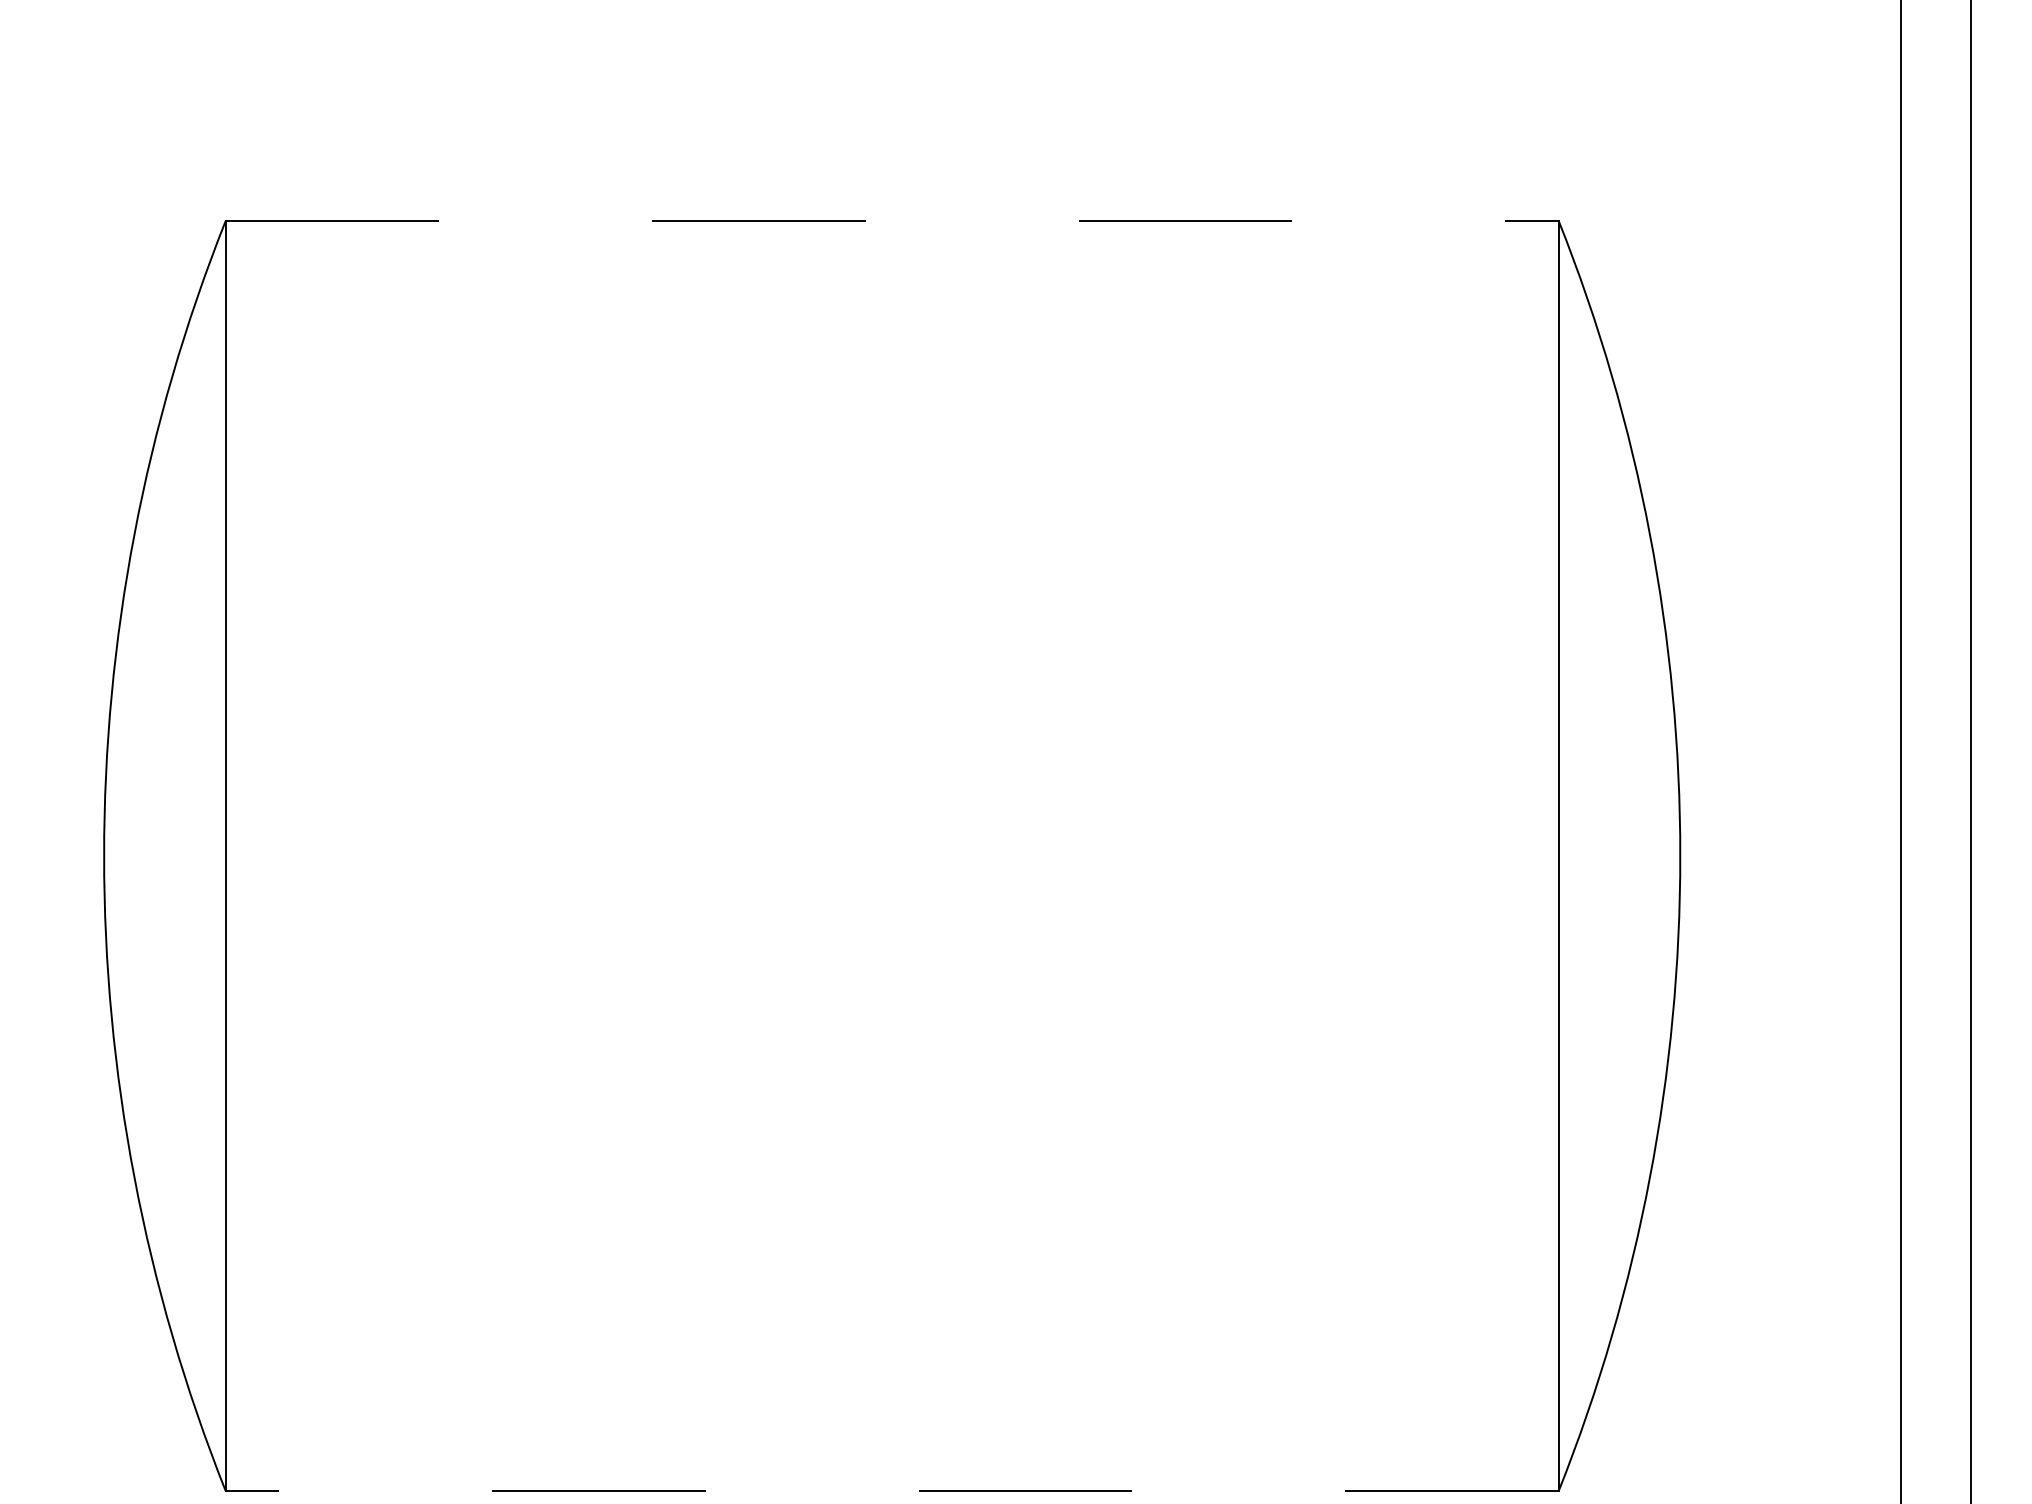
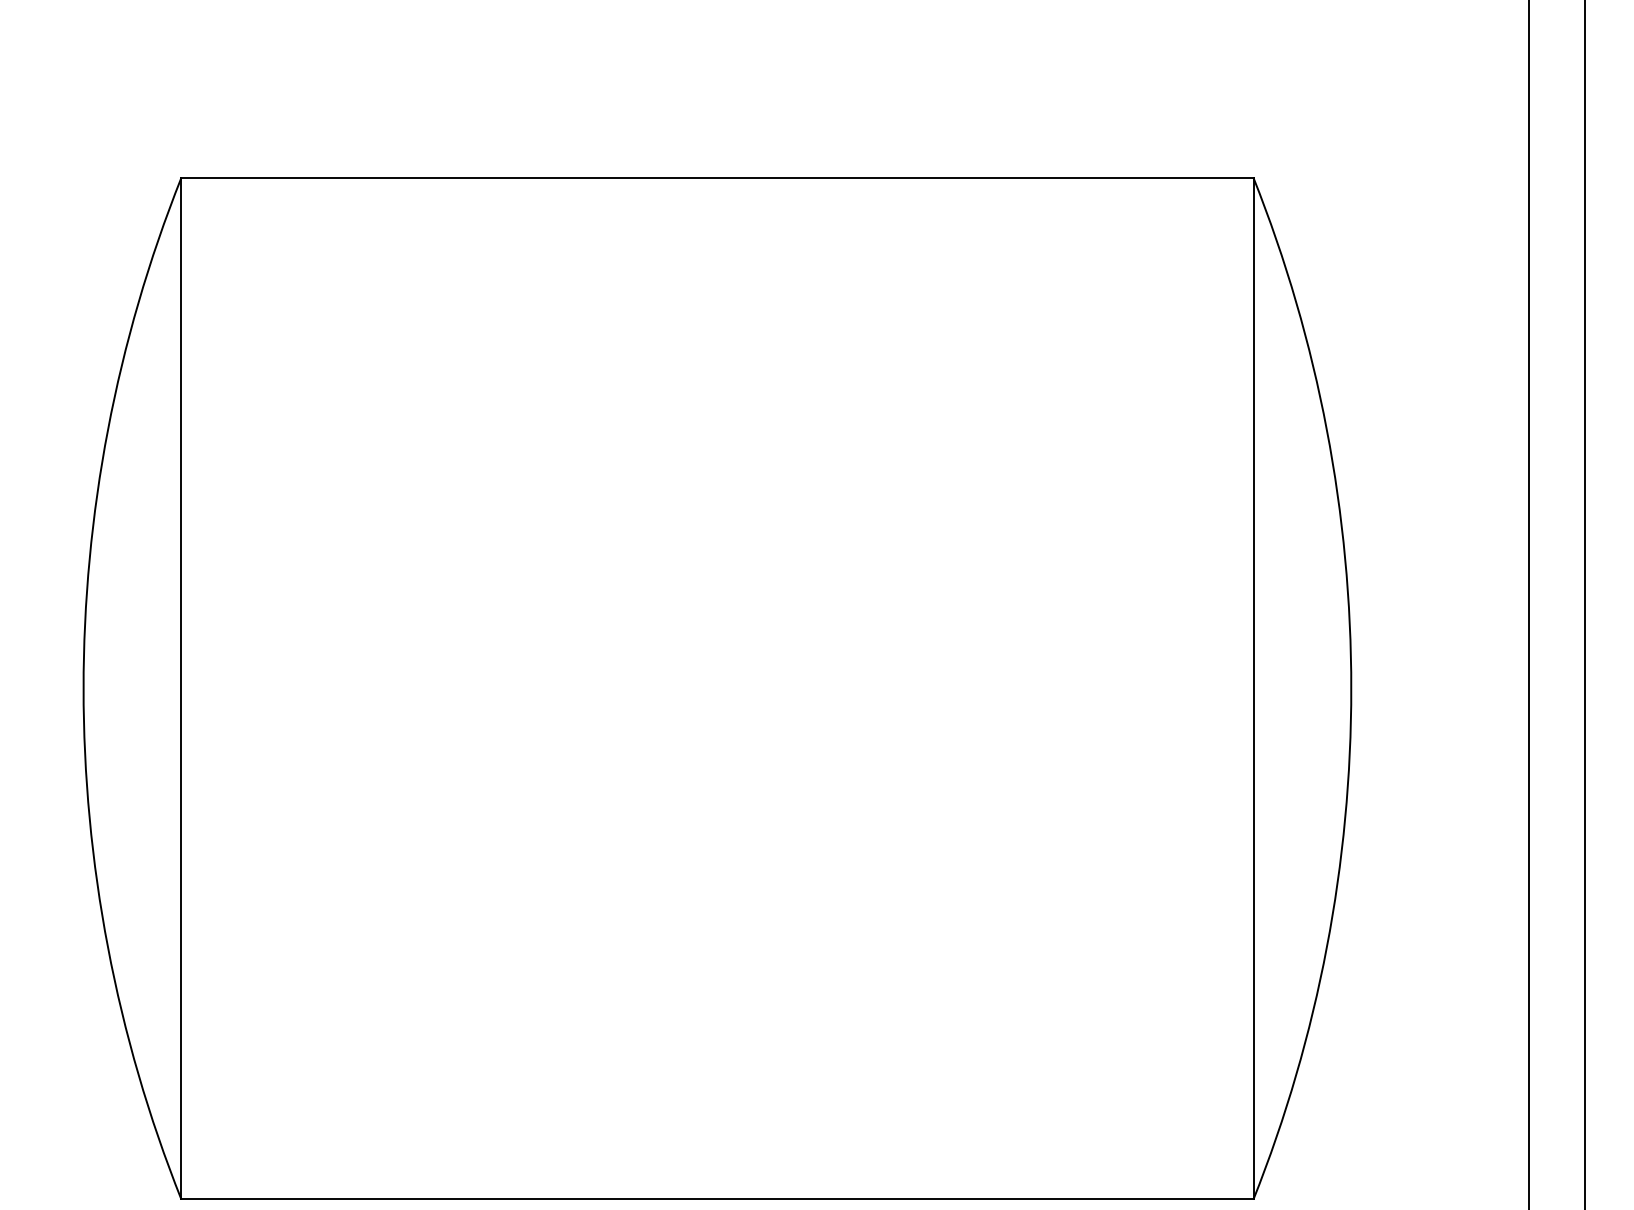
line: (892, 221) -> (717, 178), dashed -> solid
line: (892, 1490) -> (717, 1198), dashed -> solid

